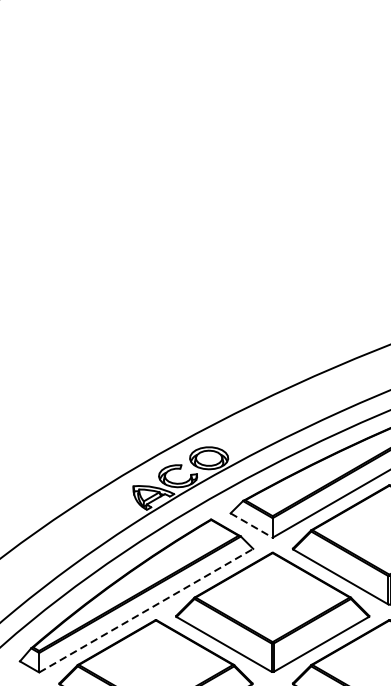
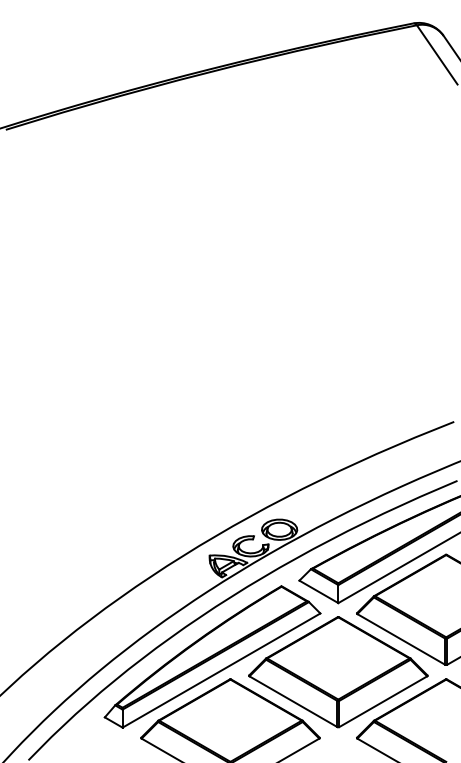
line: (252, 526) -> (319, 592), dashed -> solid
line: (146, 610) -> (221, 670), dashed -> solid

